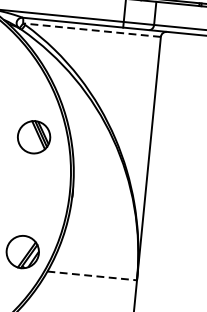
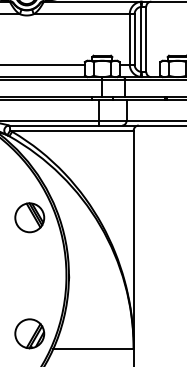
line: (91, 30) -> (71, 130), dashed -> solid
part: (33, 136) -> (29, 217), moved
line: (93, 275) -> (94, 348), dashed -> solid

